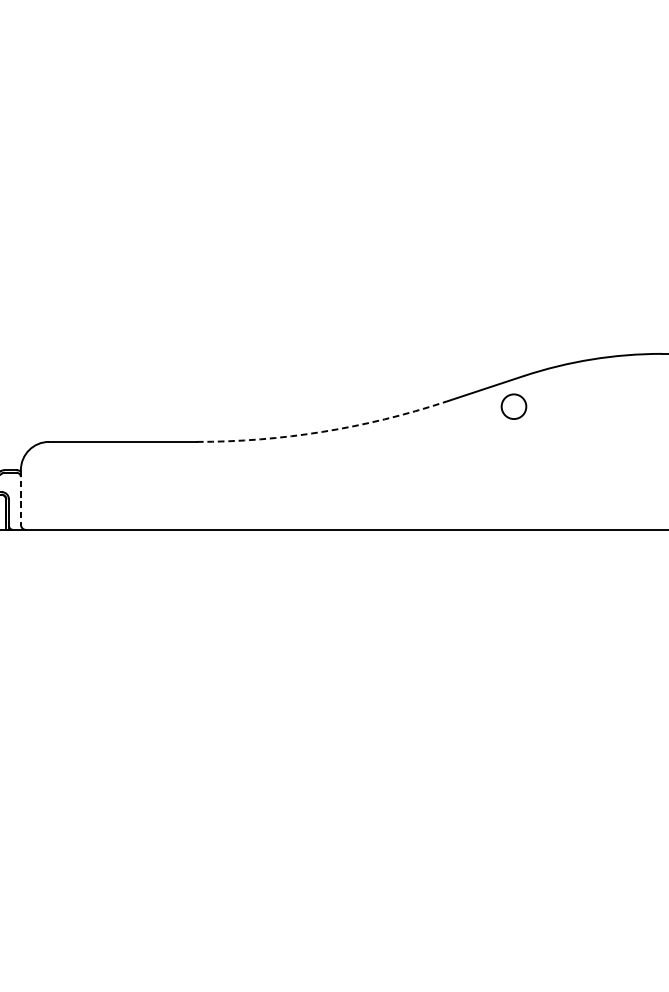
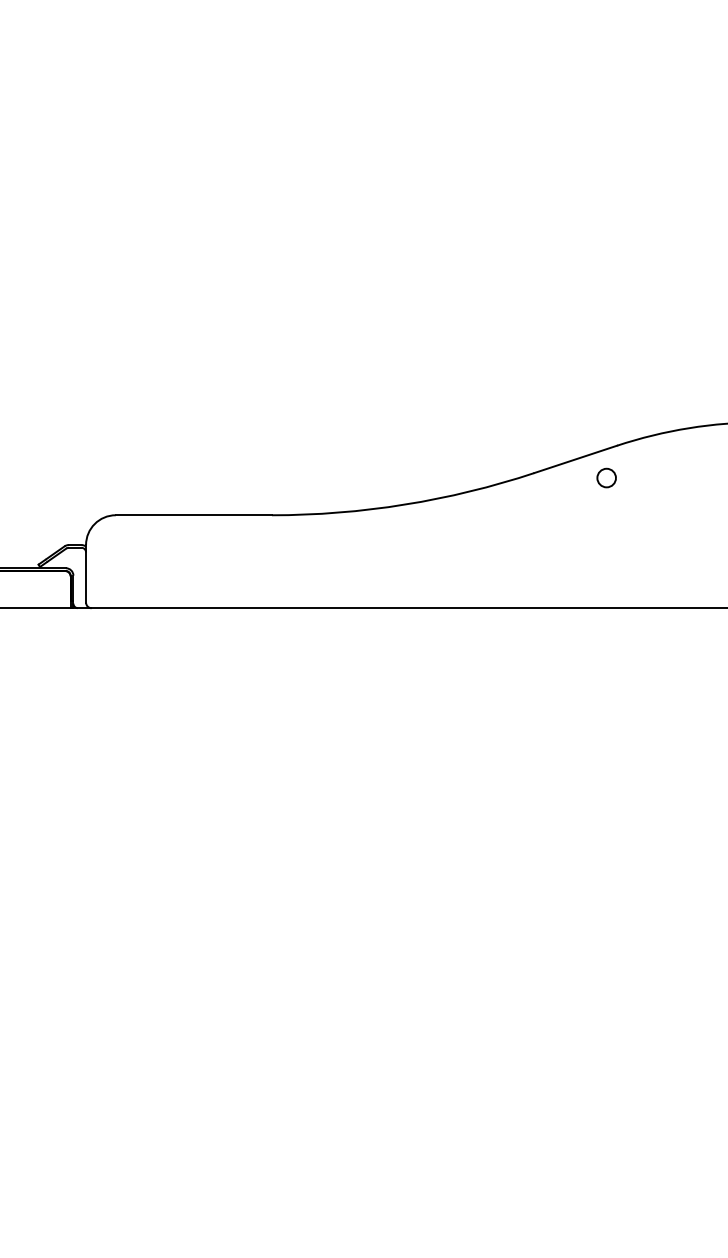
circle: (513, 406) -> (606, 477), size x0.71
arc: (322, 431) -> (404, 504), dashed -> solid
line: (21, 497) -> (86, 573), dashed -> solid

